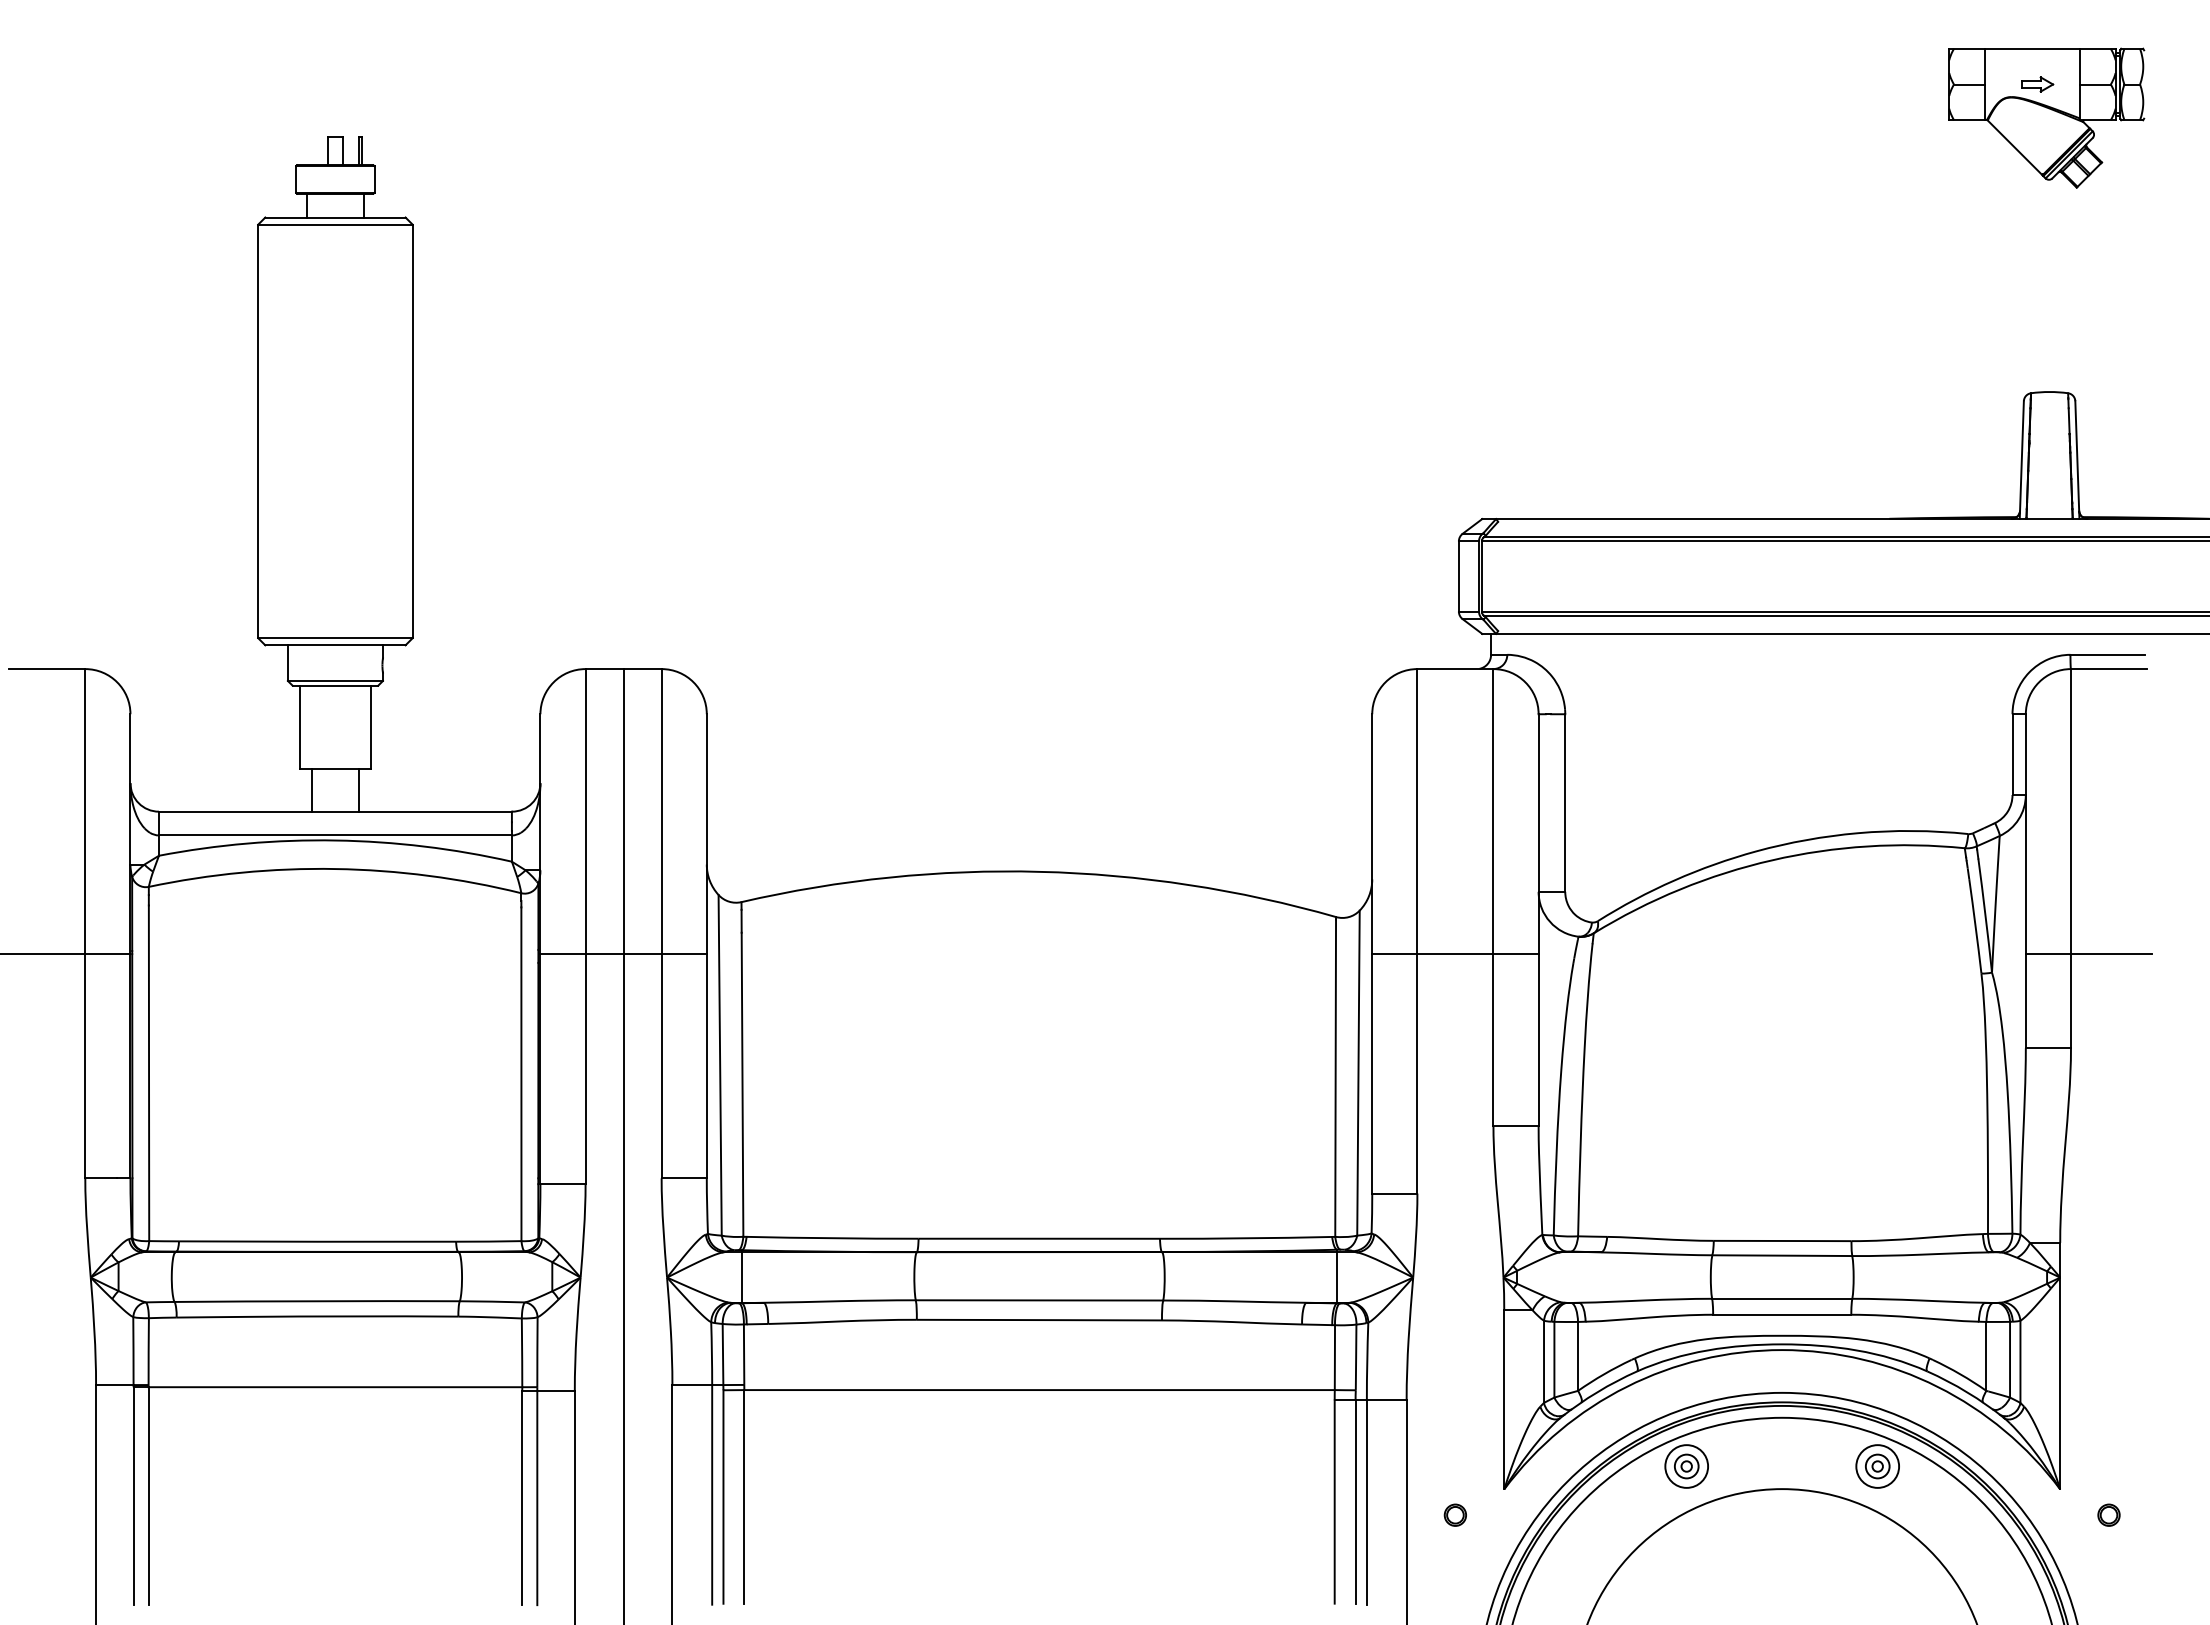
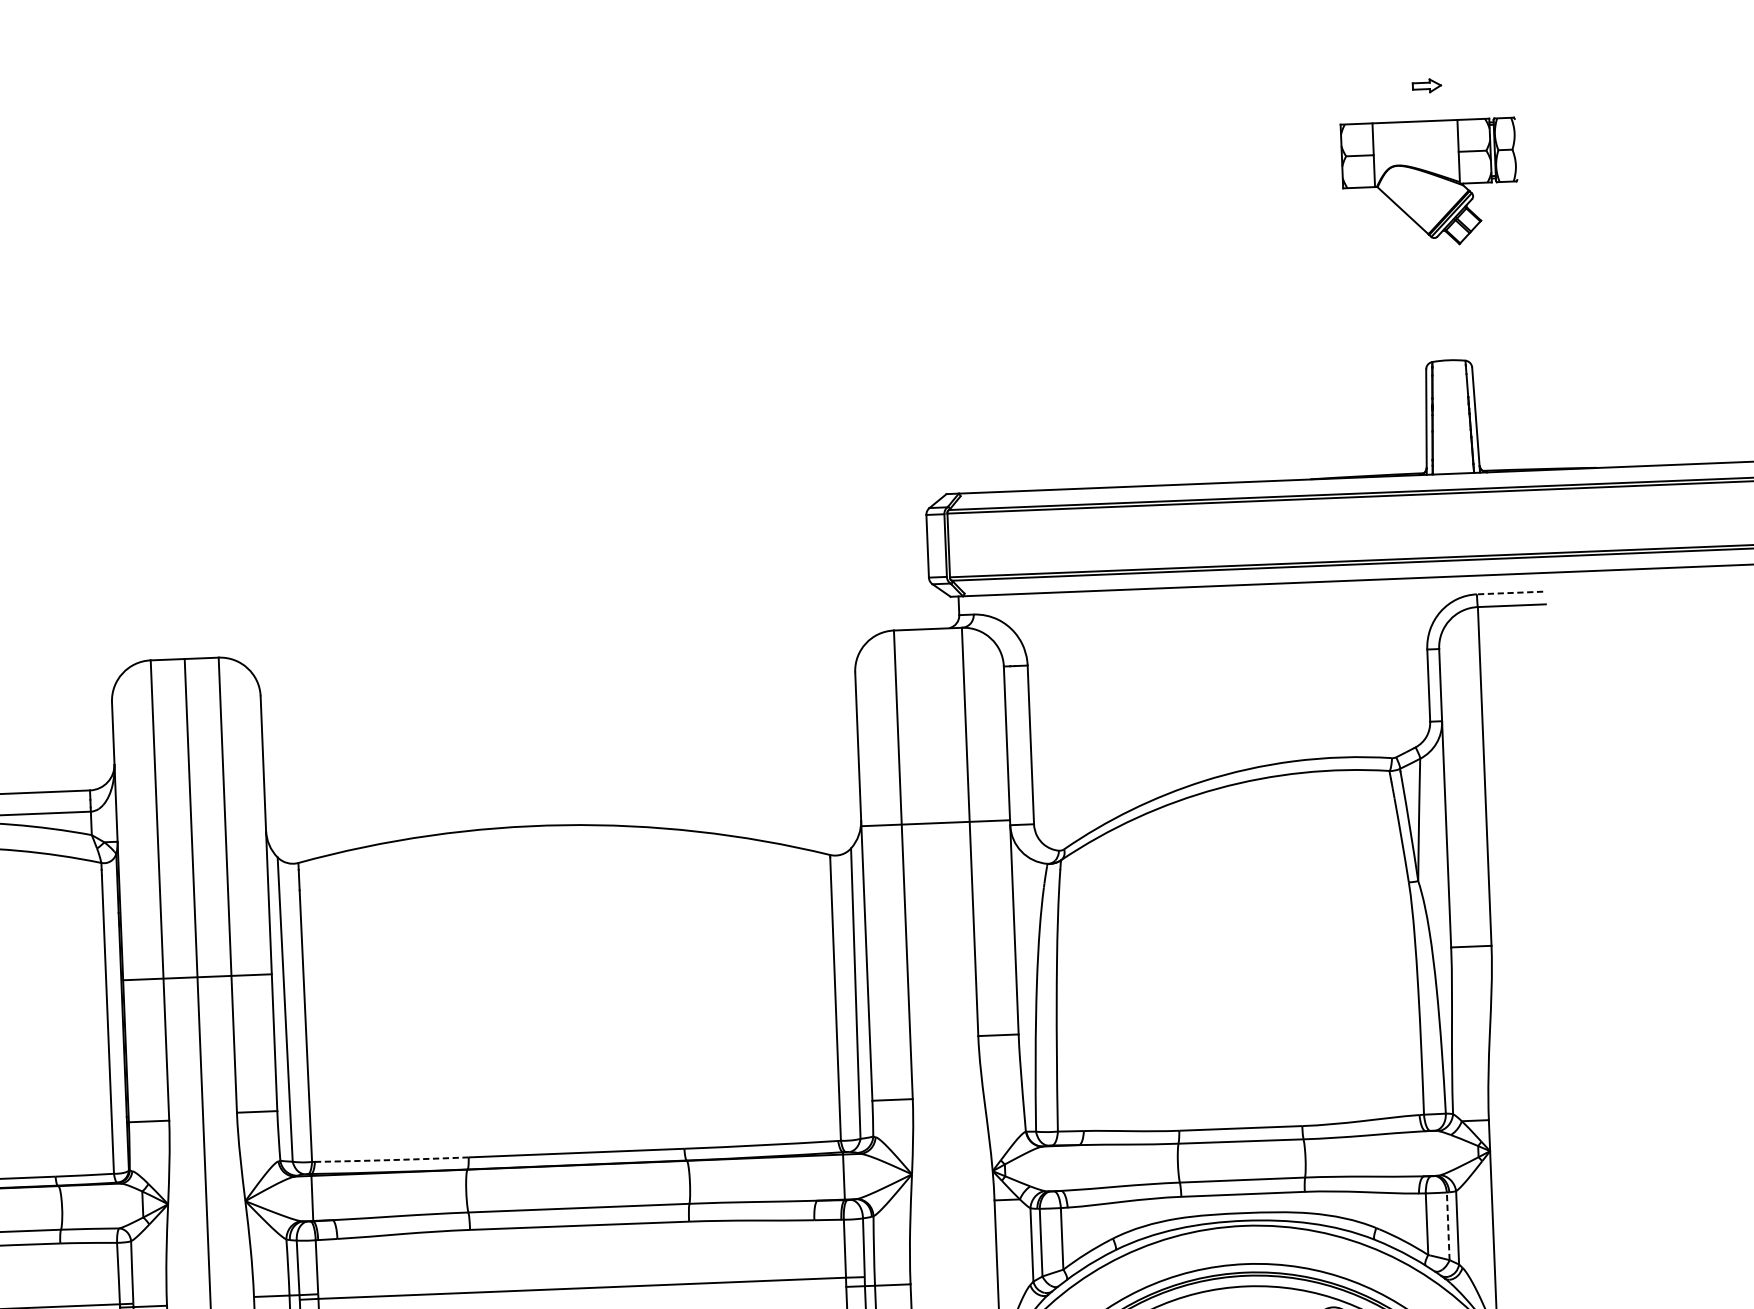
part: (2046, 117) -> (1429, 182), moved
line: (2107, 654) -> (1510, 592), solid -> dashed
line: (623, 954) -> (197, 977), moved
line: (1455, 954) -> (935, 823), moved
line: (2088, 954) -> (1503, 861), removed
arc: (832, 1238) -> (391, 1160), solid -> dashed
line: (2010, 1359) -> (1448, 1226), solid -> dashed

